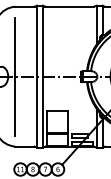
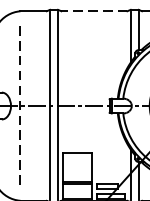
line: (69, 6) -> (94, 10), solid -> dashed
line: (15, 76) -> (20, 105), solid -> dashed

